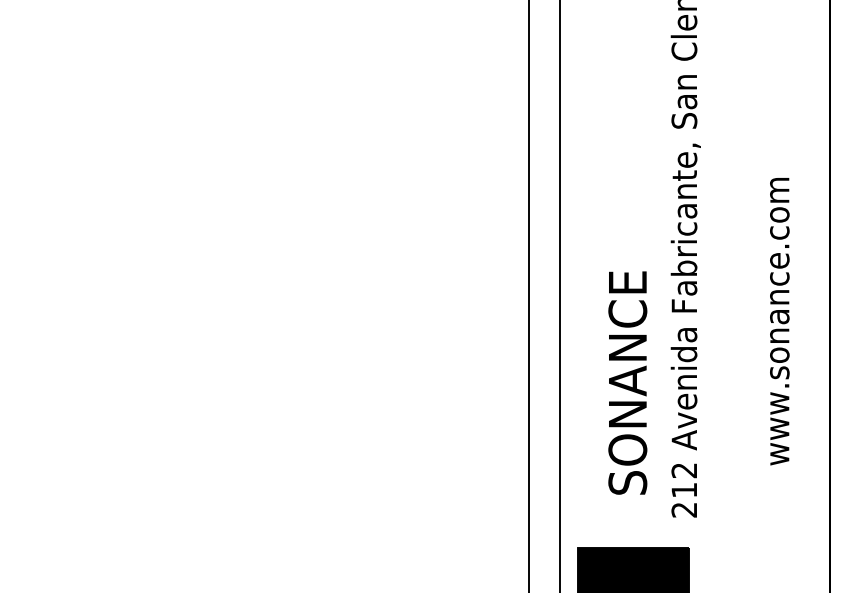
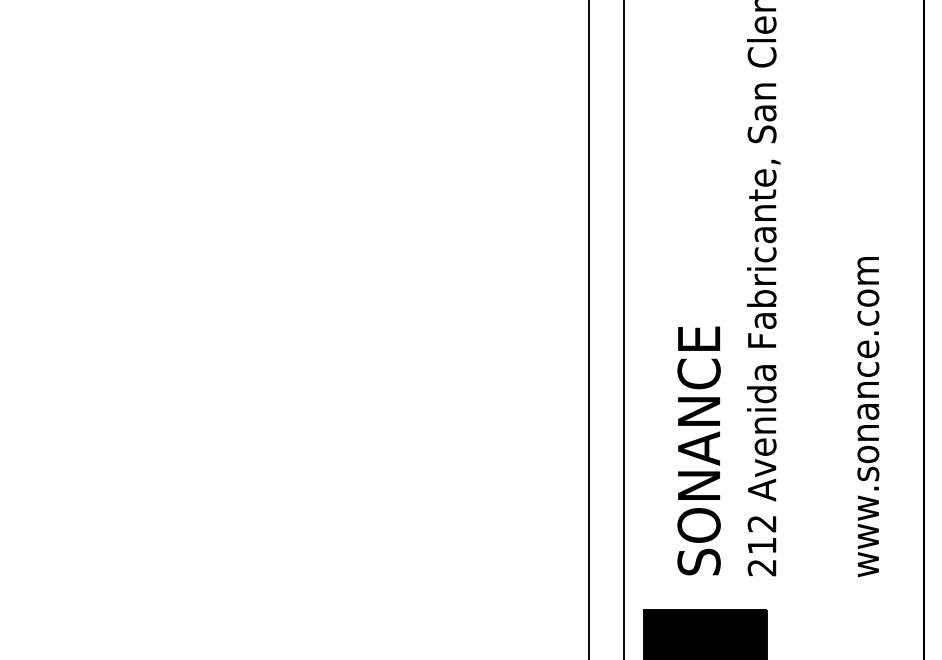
text: (779, 321) -> (868, 416), moved
text: (627, 382) -> (698, 450), moved

